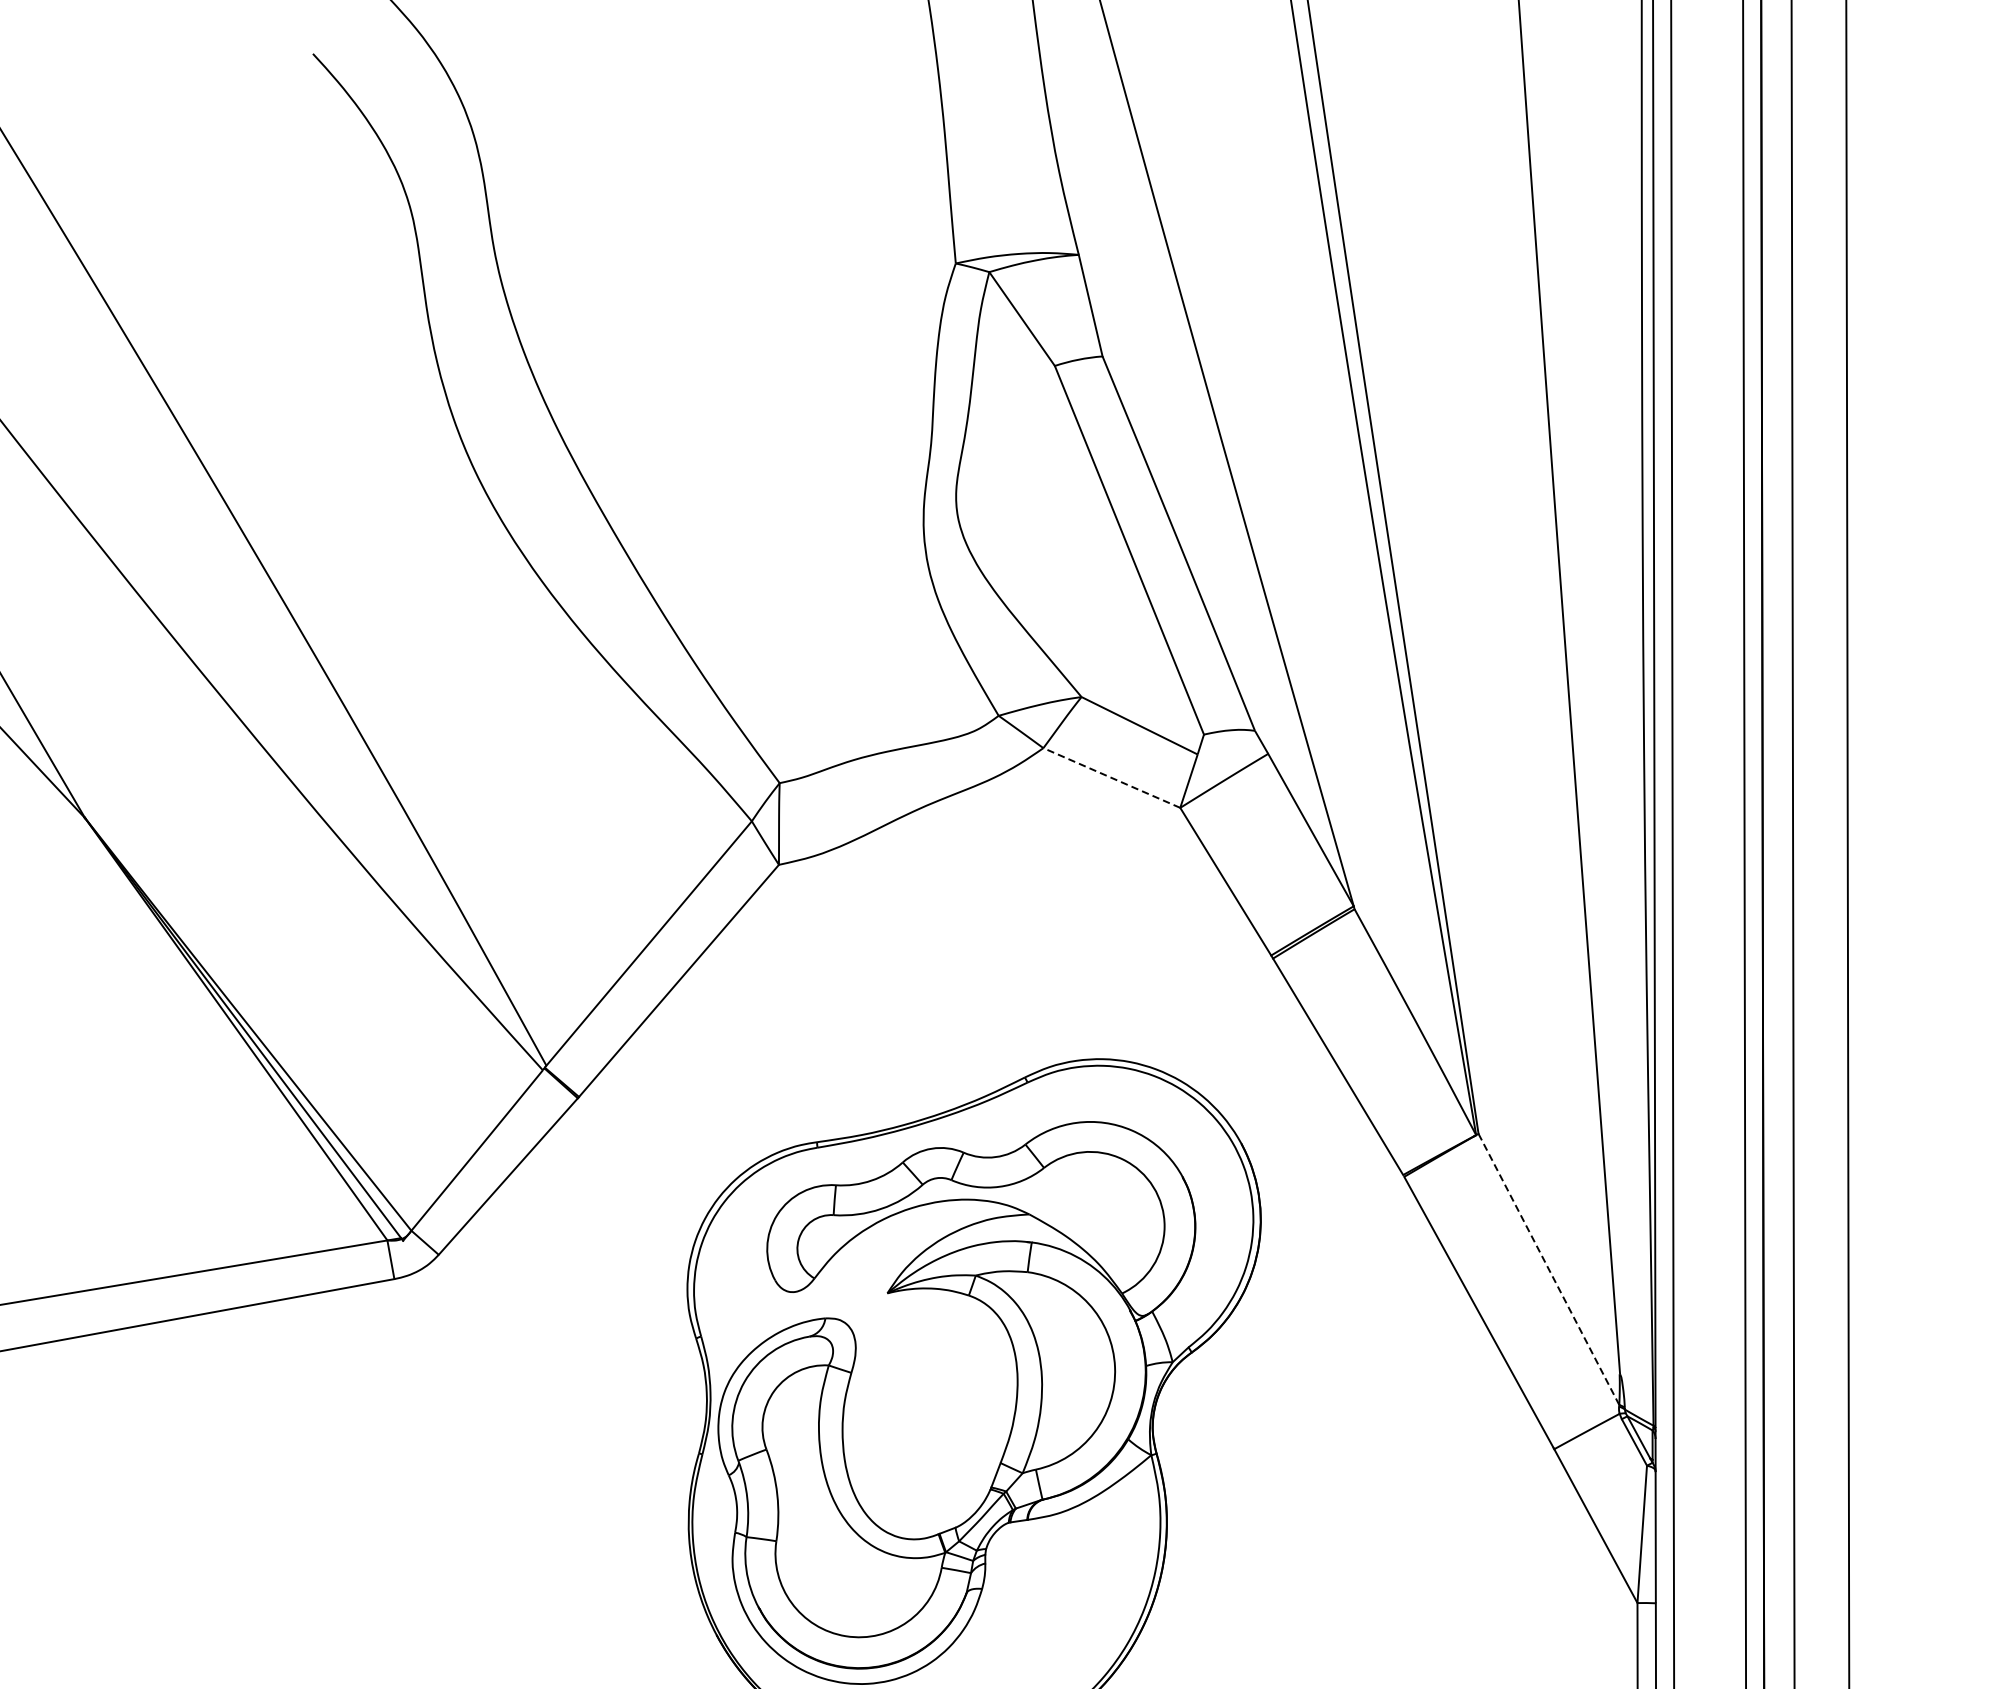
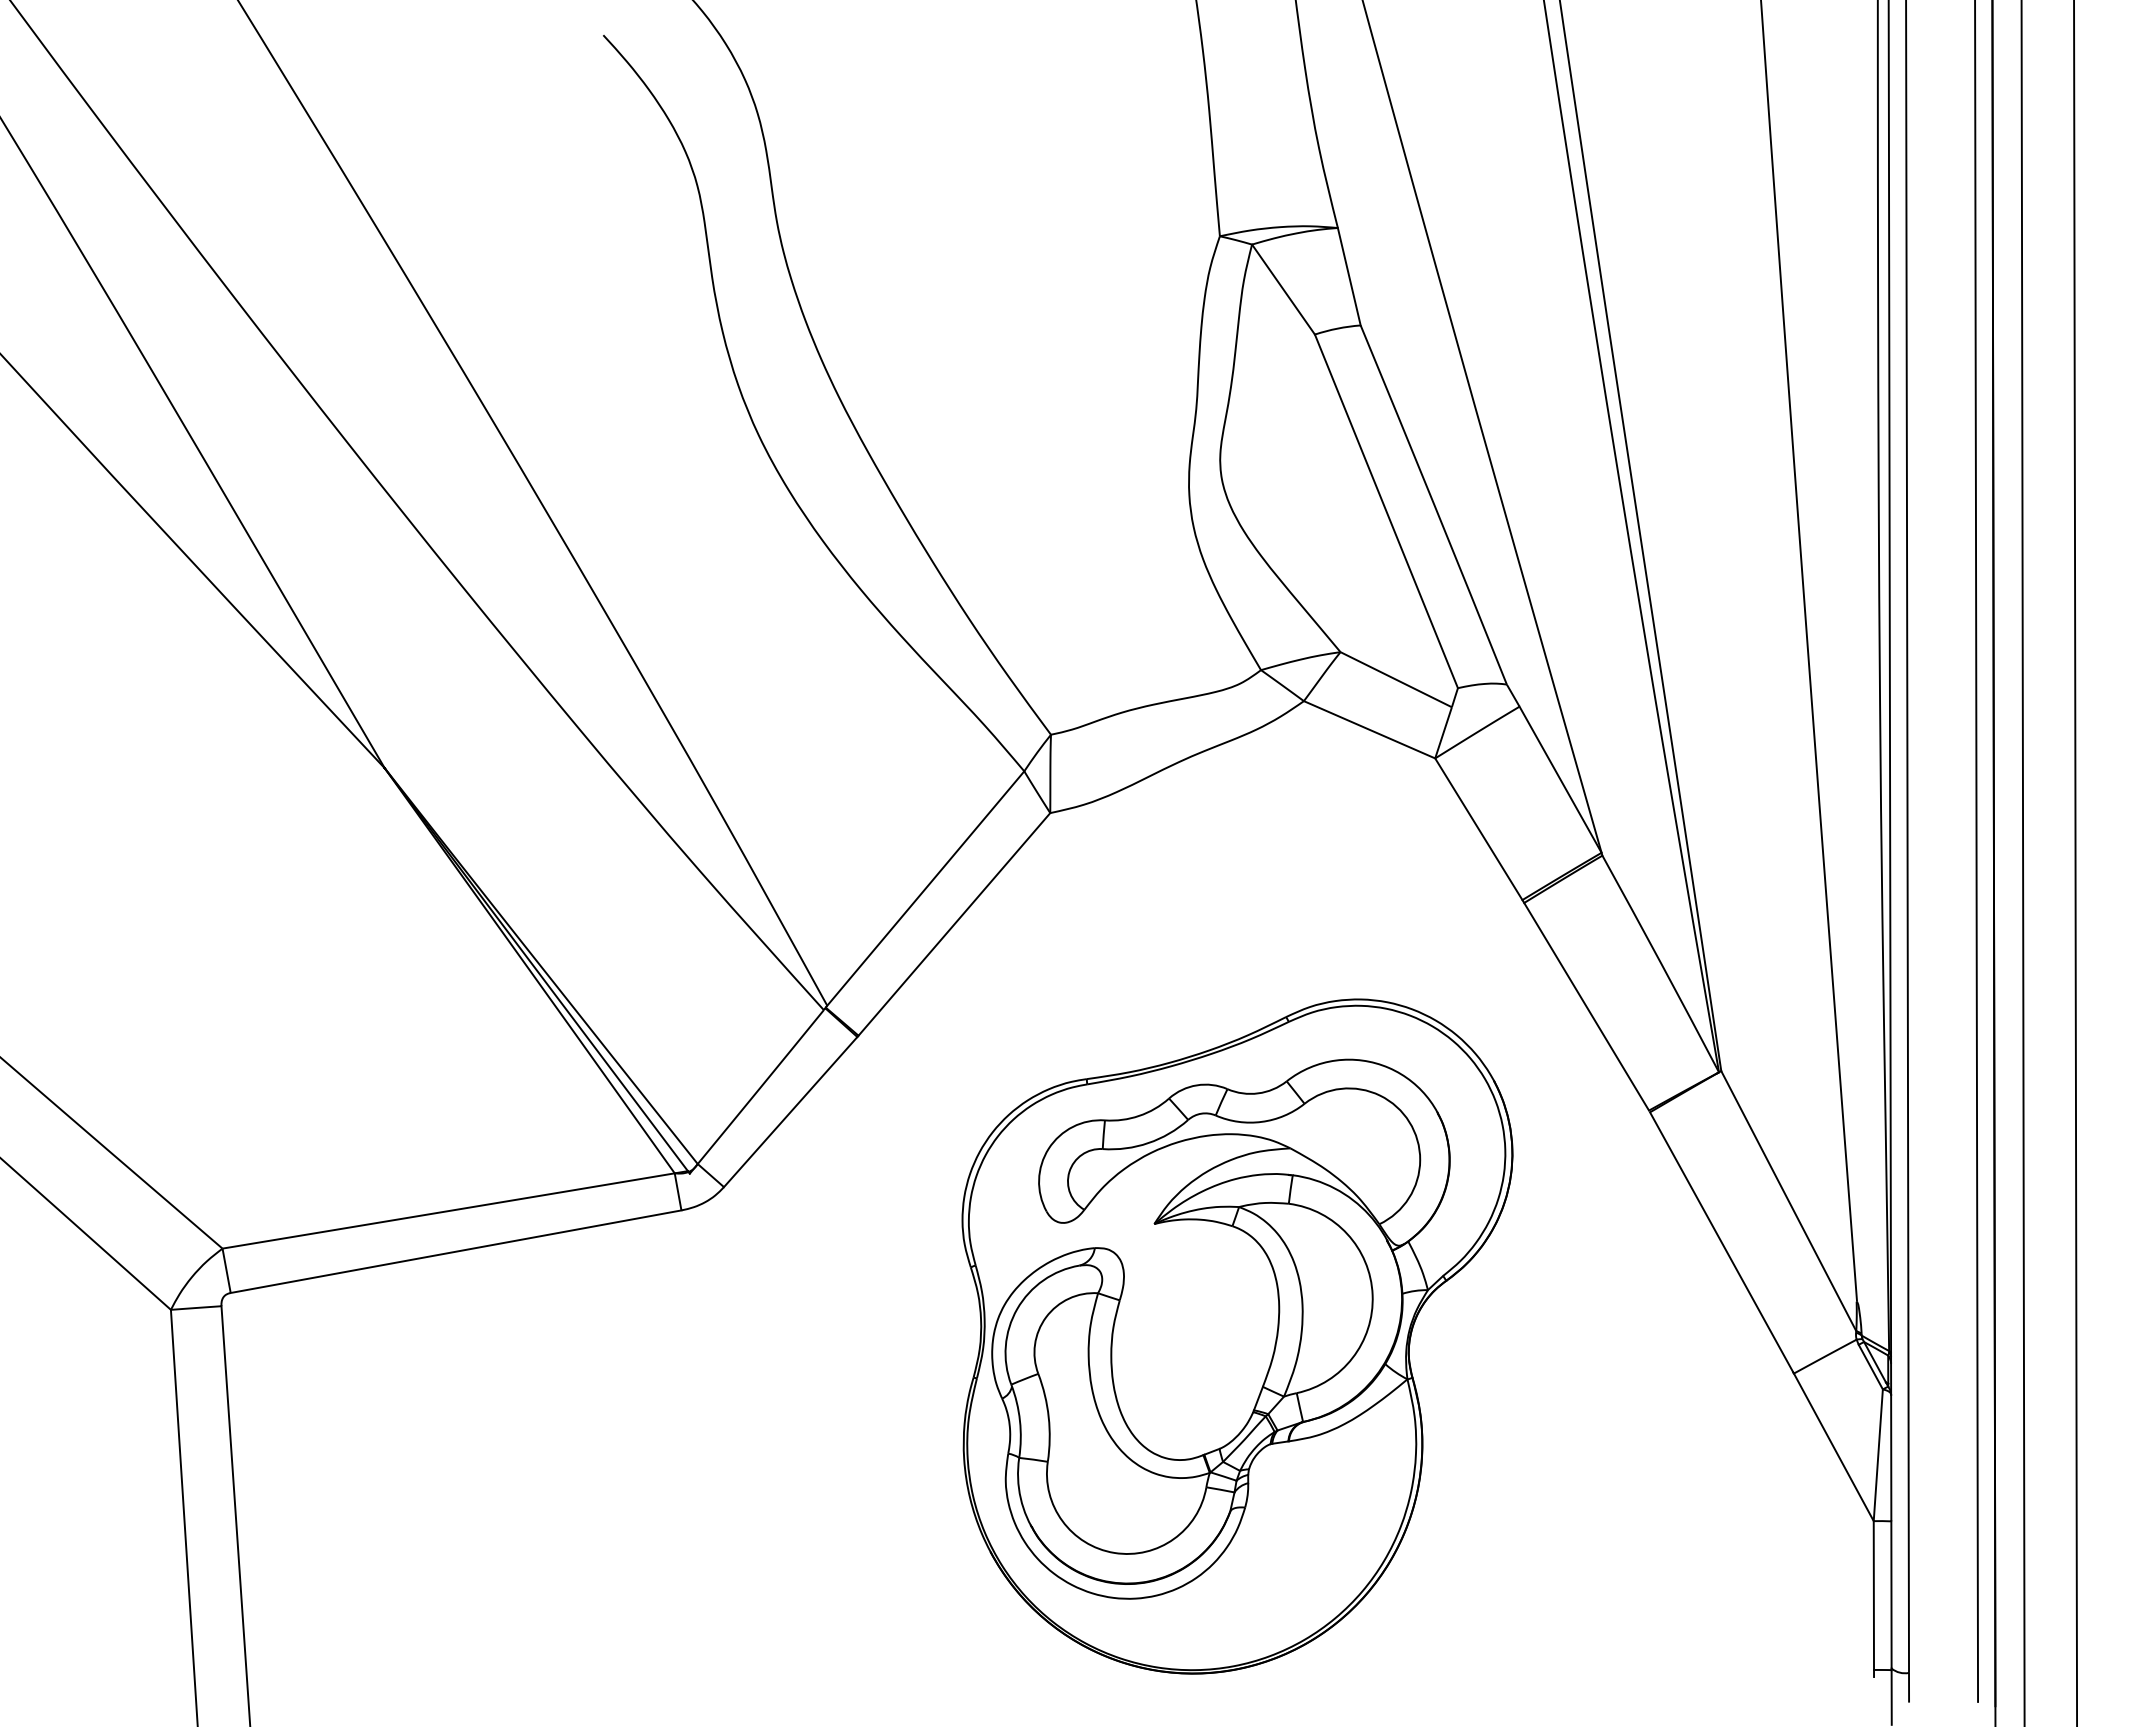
line: (1111, 777) -> (1369, 729), dashed -> solid
line: (1548, 1269) -> (1788, 1201), dashed -> solid

